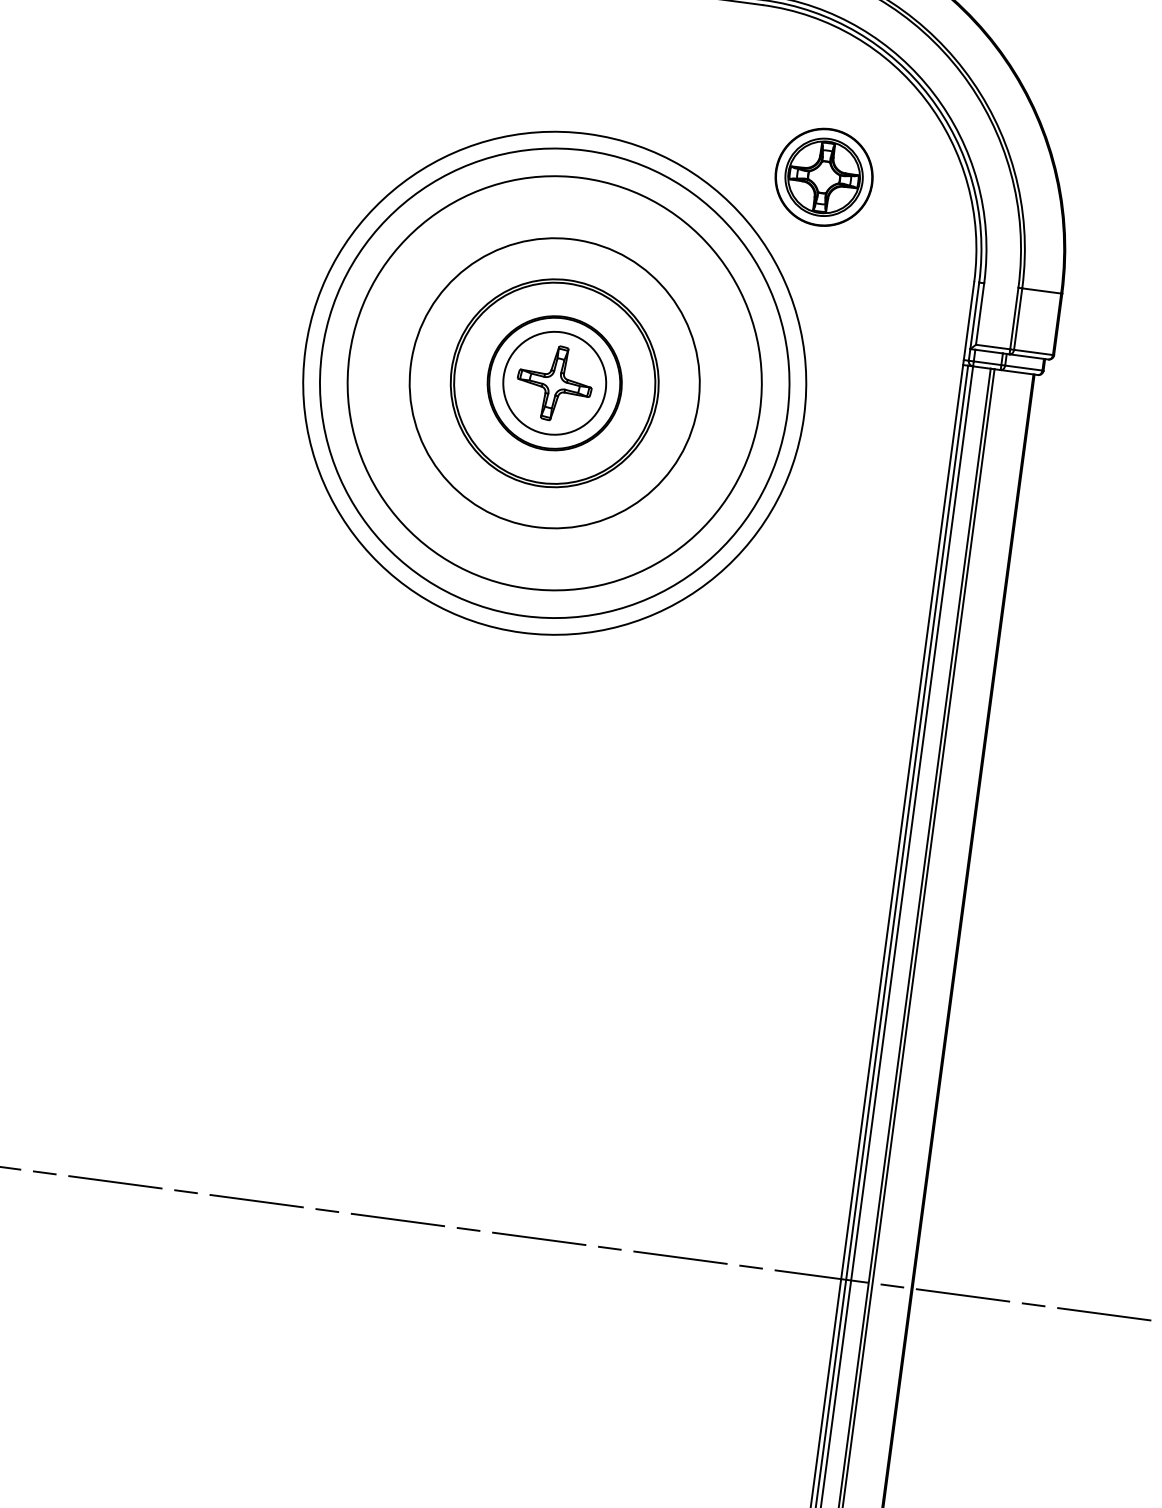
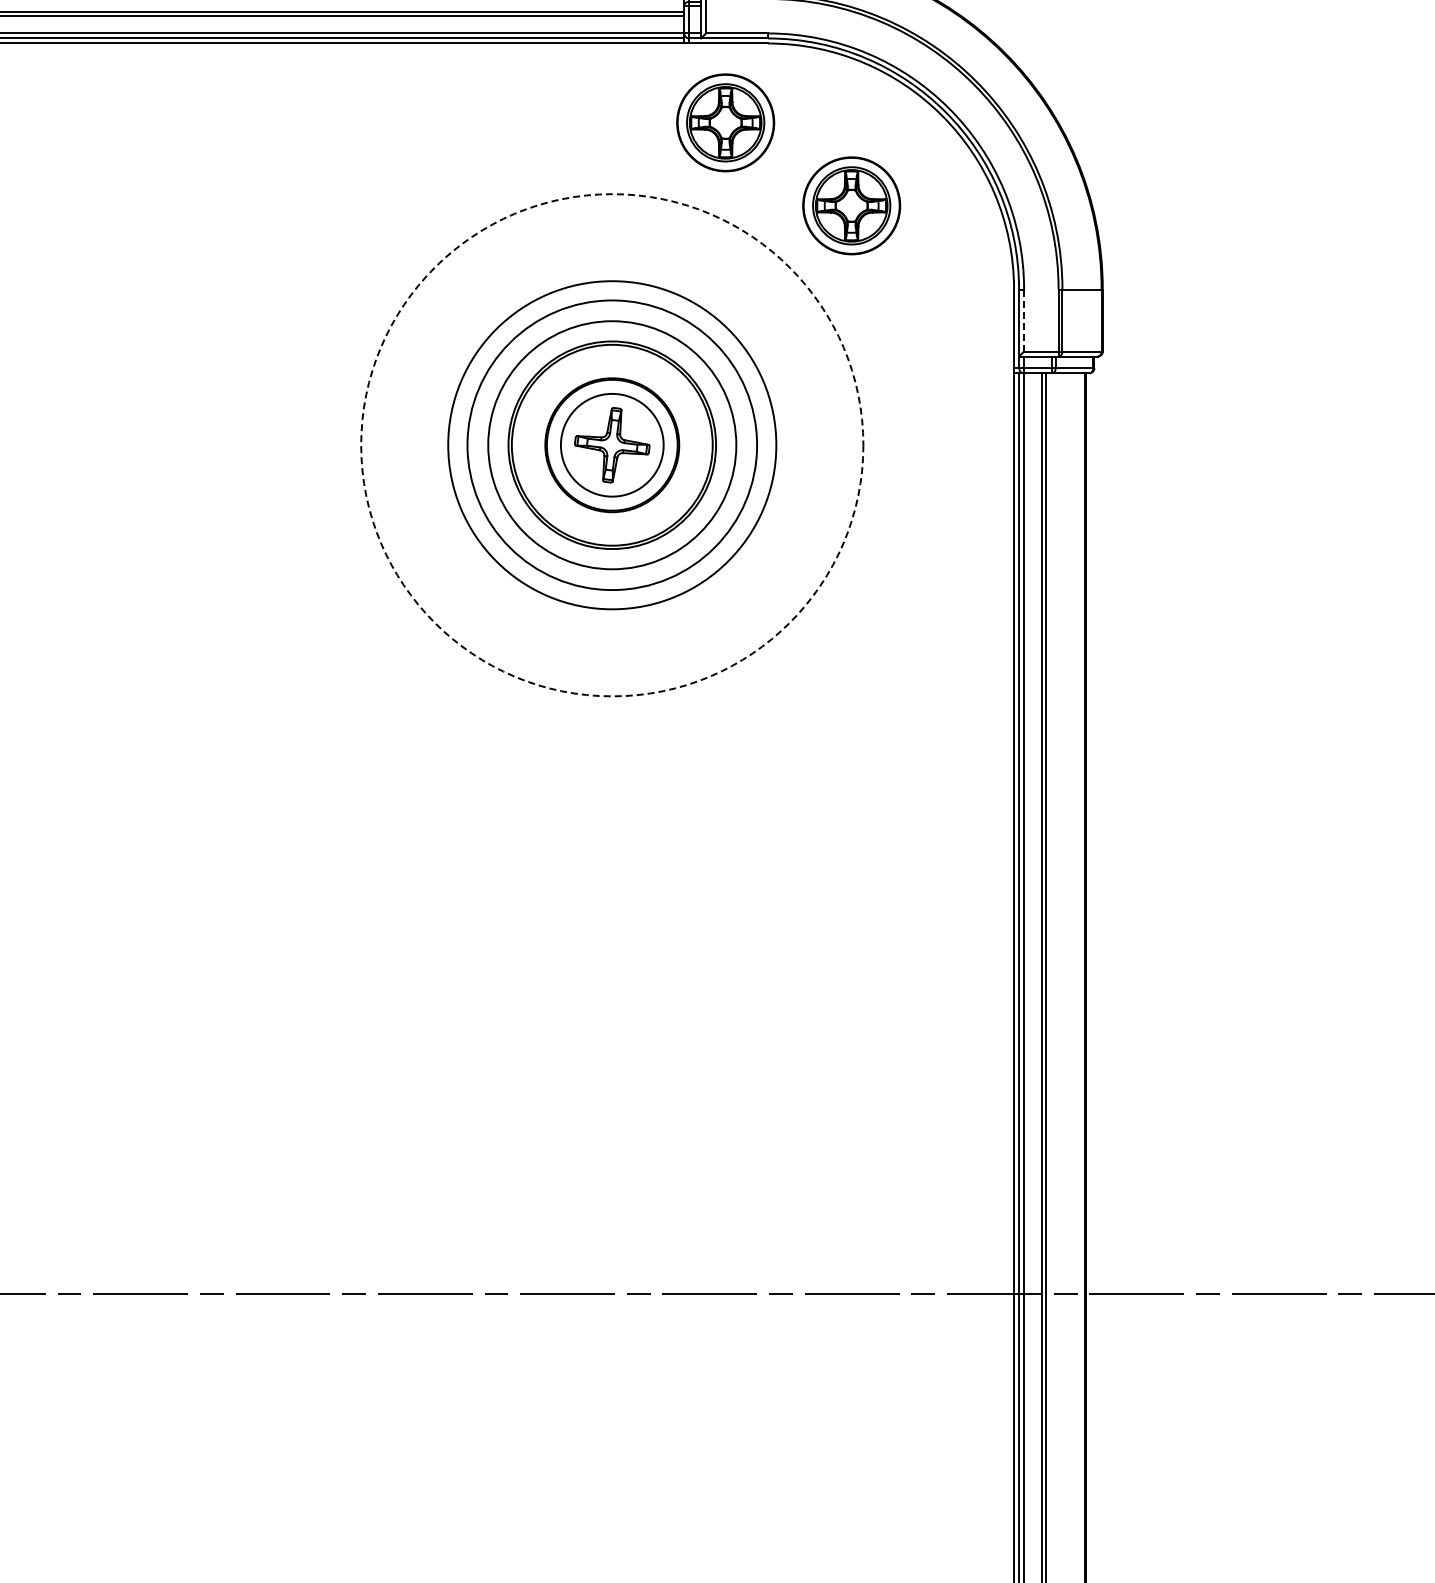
part: (709, 77) -> (725, 122), added
line: (980, 314) -> (1024, 320), solid -> dashed
circle: (554, 382) -> (611, 444), size x0.7
circle: (554, 383) -> (612, 445), size x0.6
circle: (554, 383) -> (612, 445), solid -> dashed

